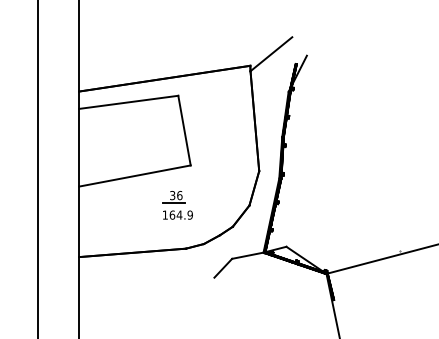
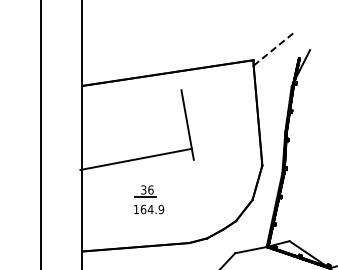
line: (271, 54) -> (274, 48), solid -> dashed
line: (128, 101) -> (131, 95), removed
line: (134, 175) -> (135, 158), moved
part: (177, 205) -> (148, 199), moved

